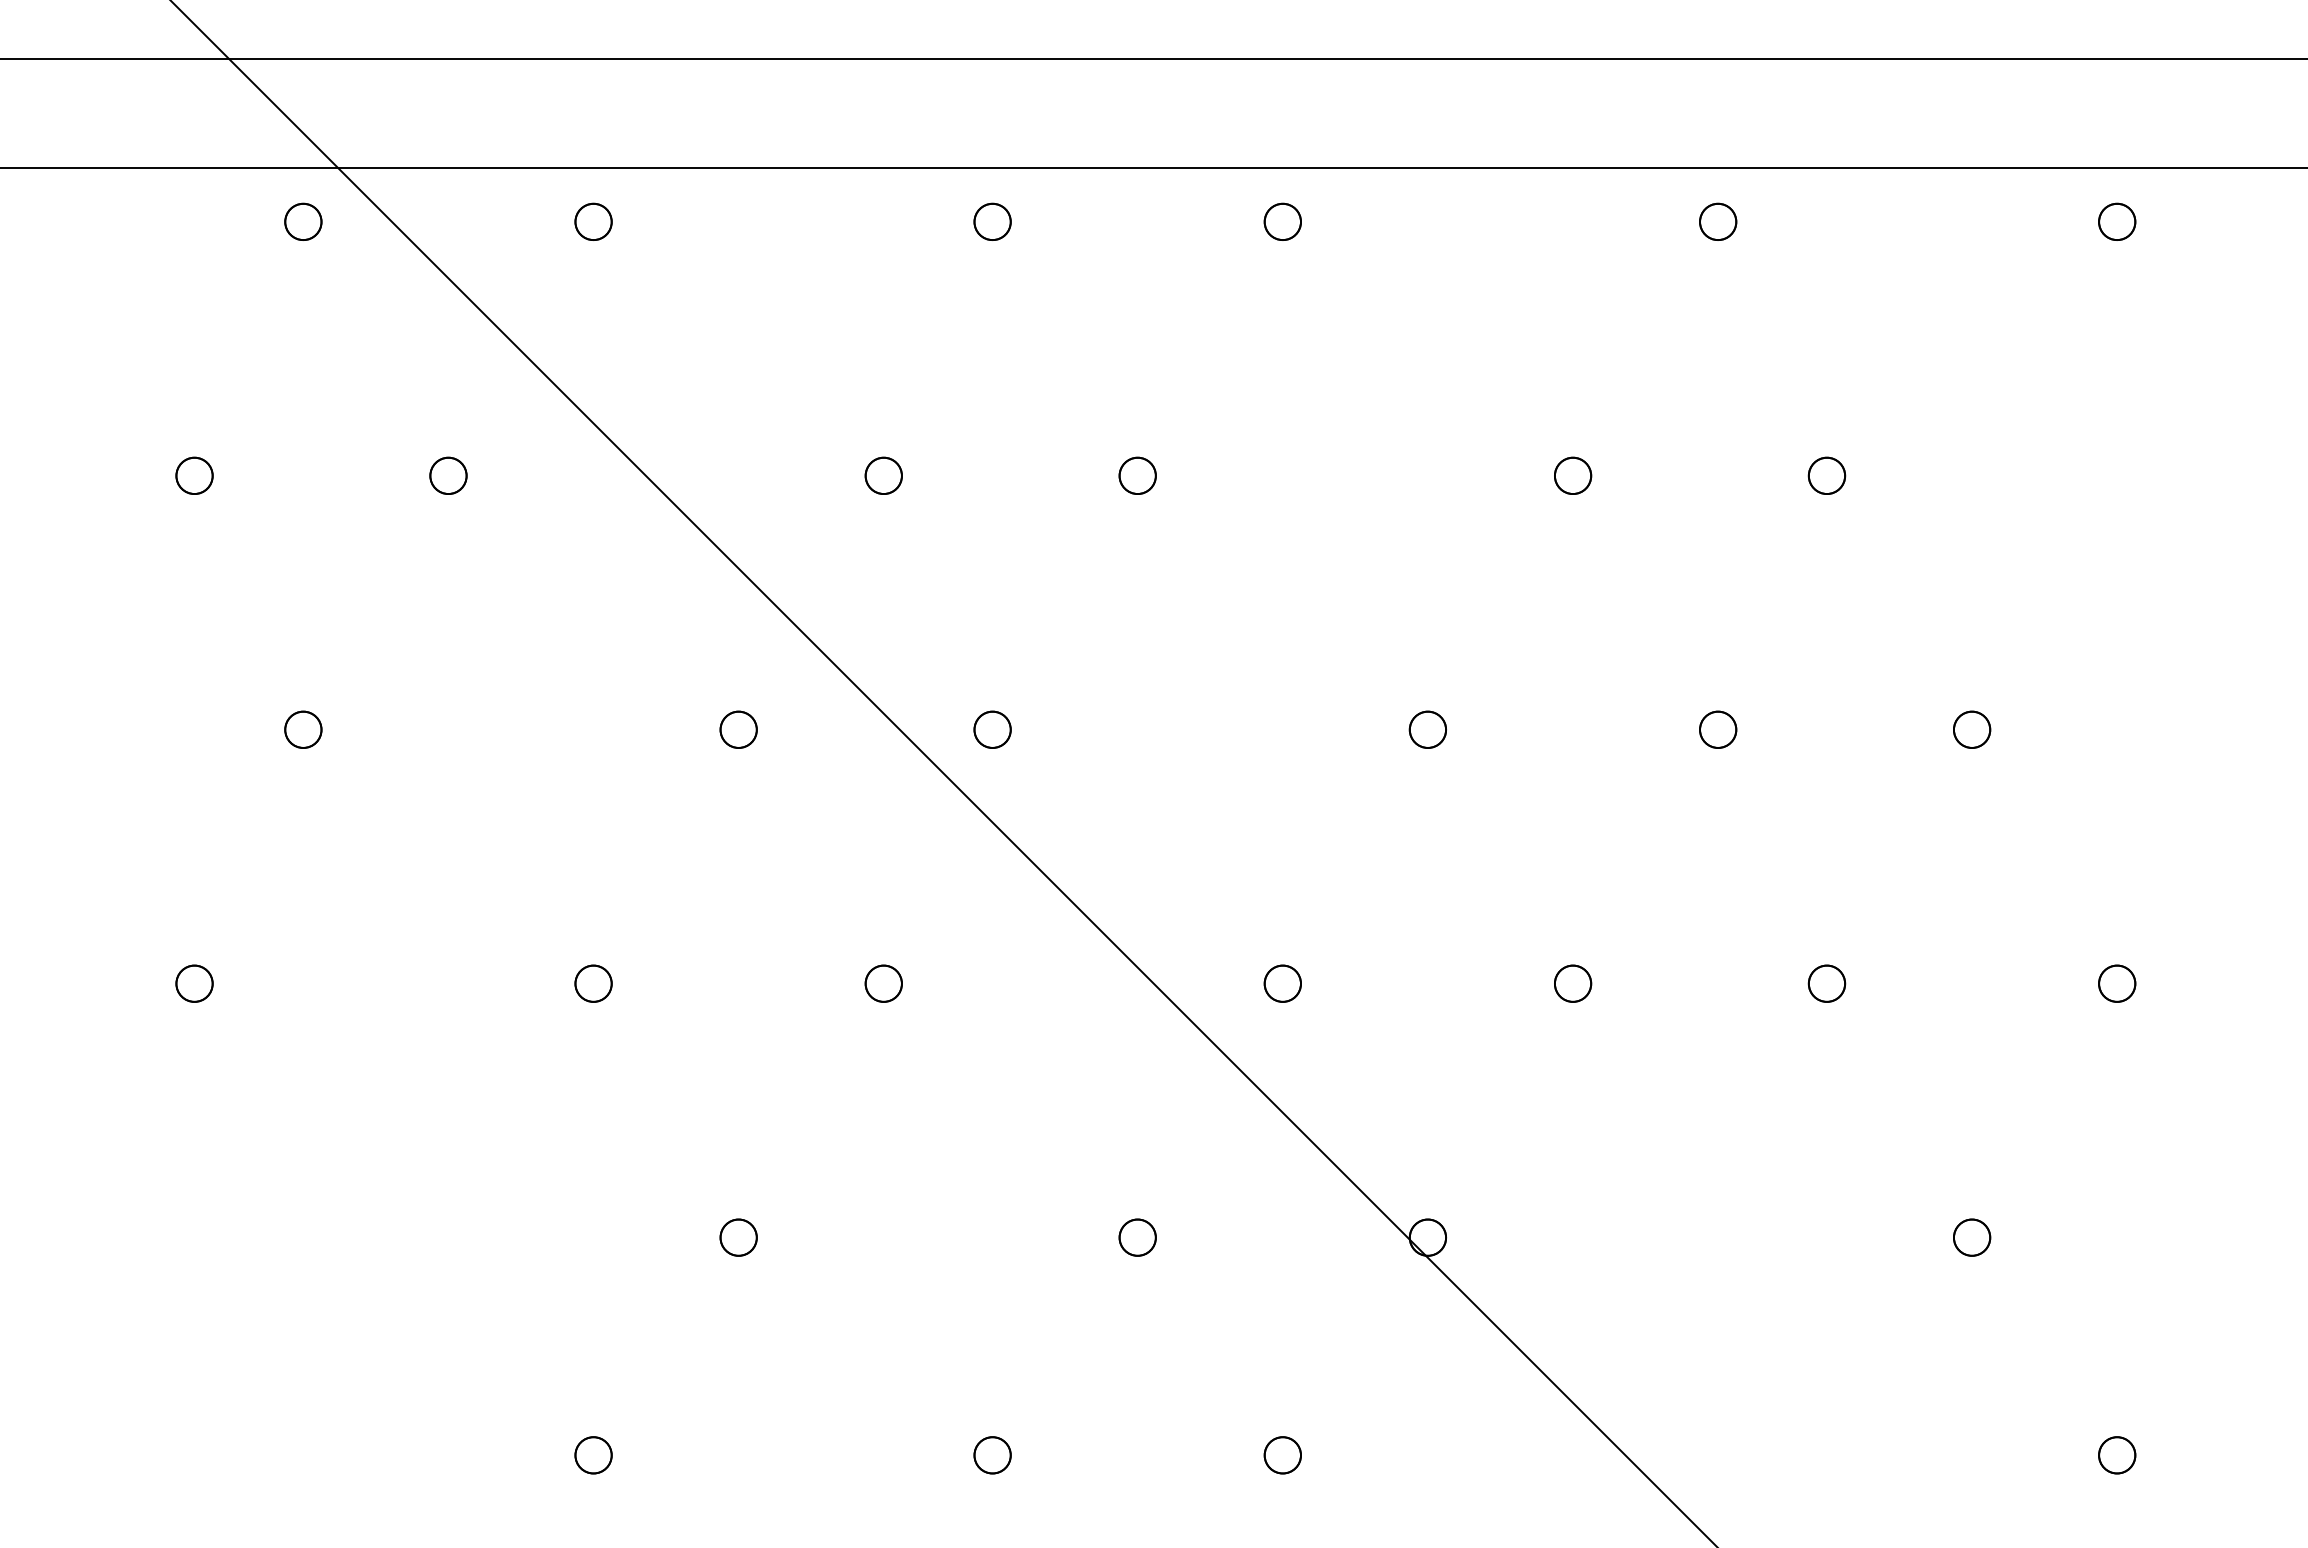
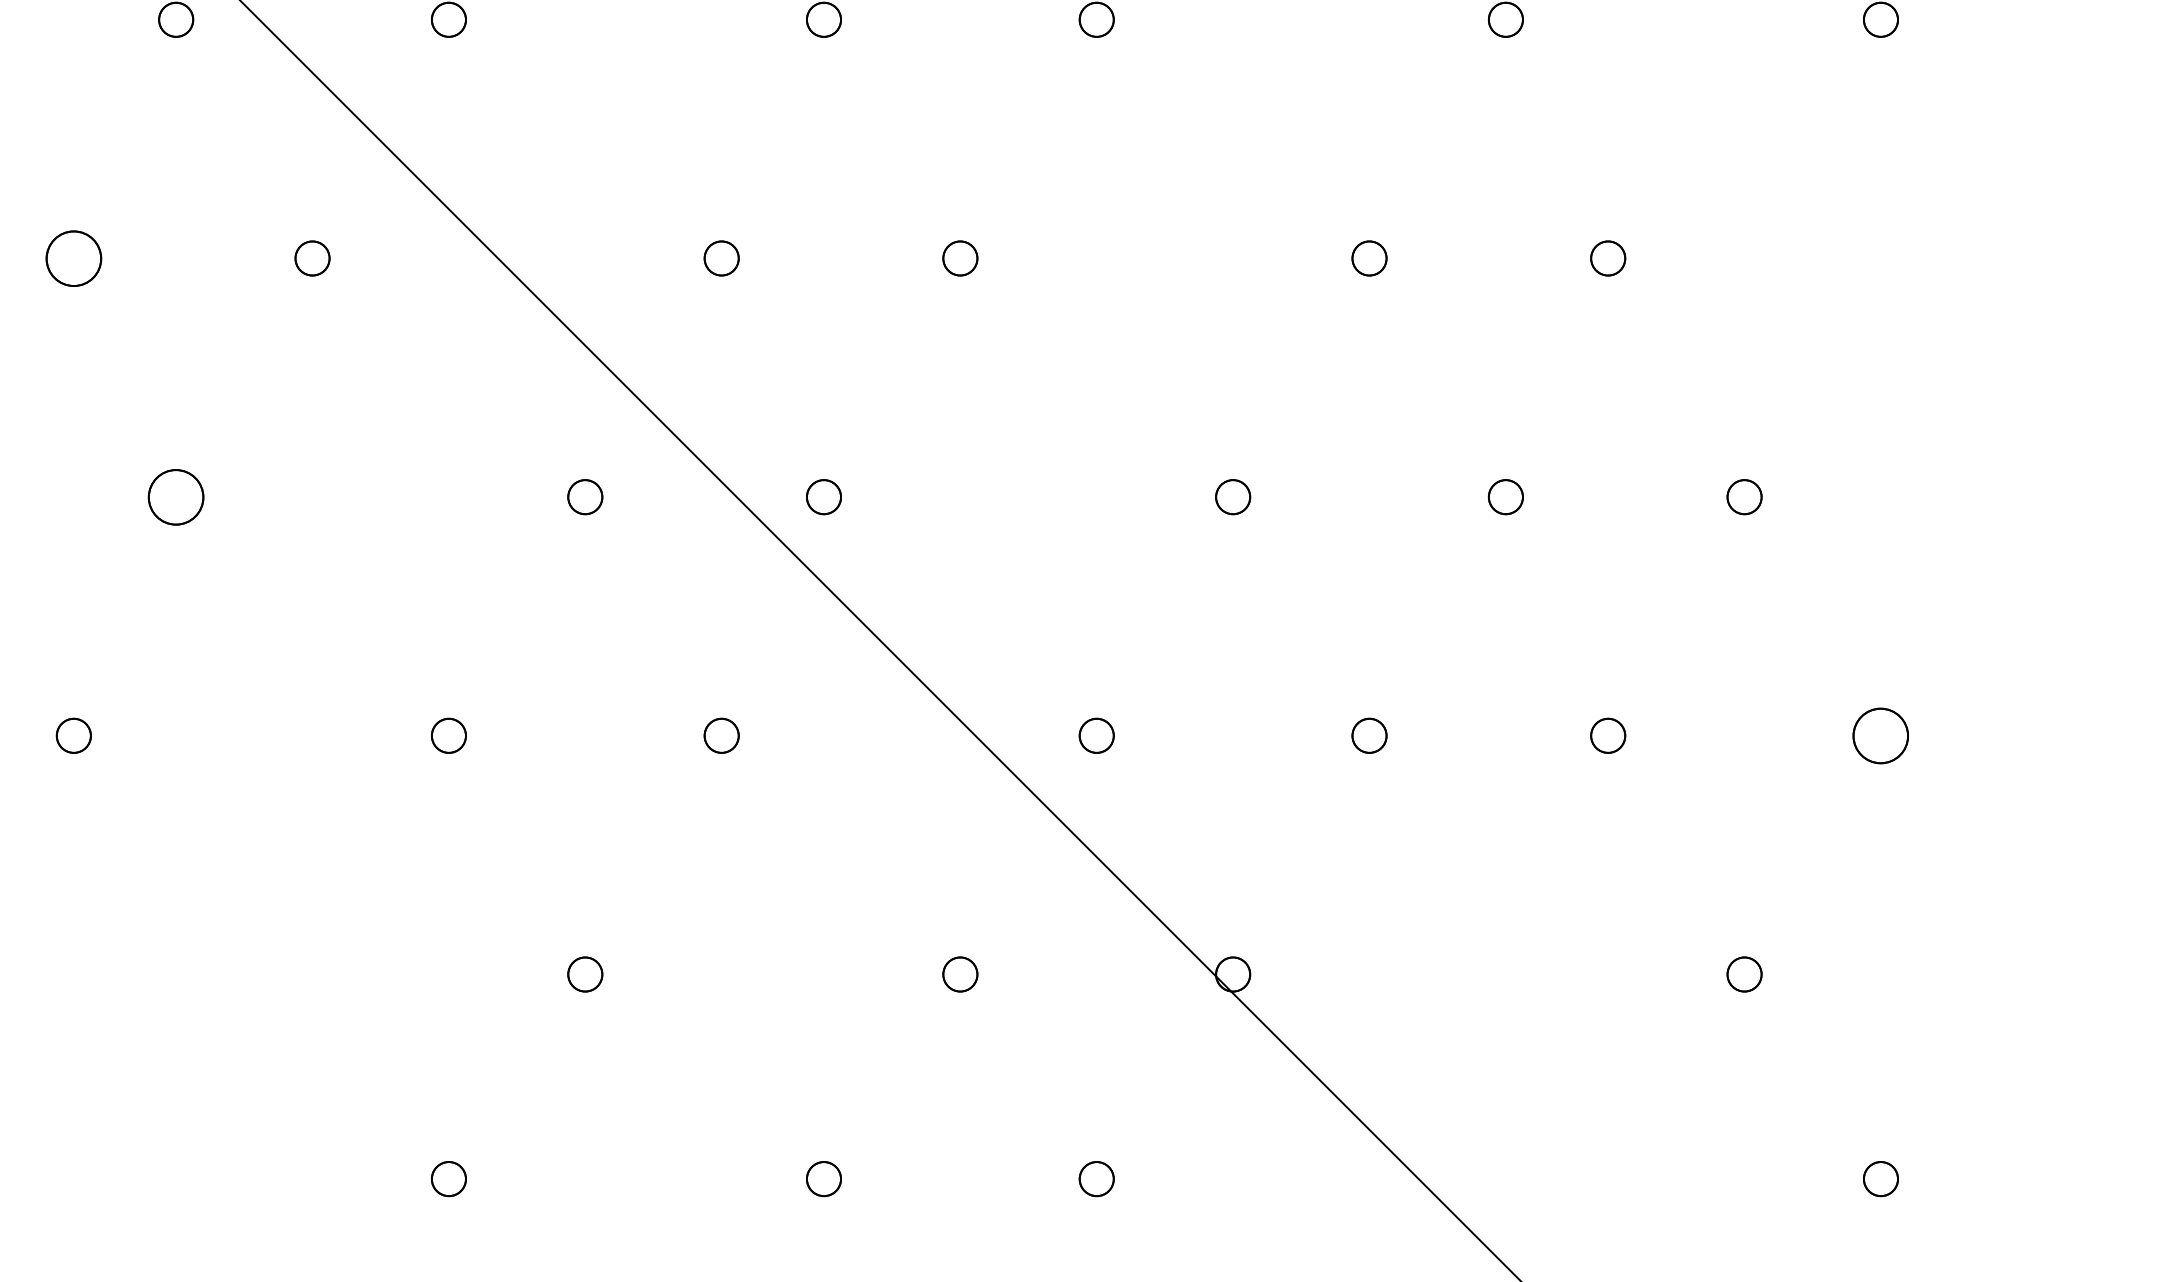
part: (194, 475) -> (73, 258), size x1.6
part: (303, 729) -> (176, 496), size x1.6
part: (2117, 983) -> (1881, 735), size x1.6

